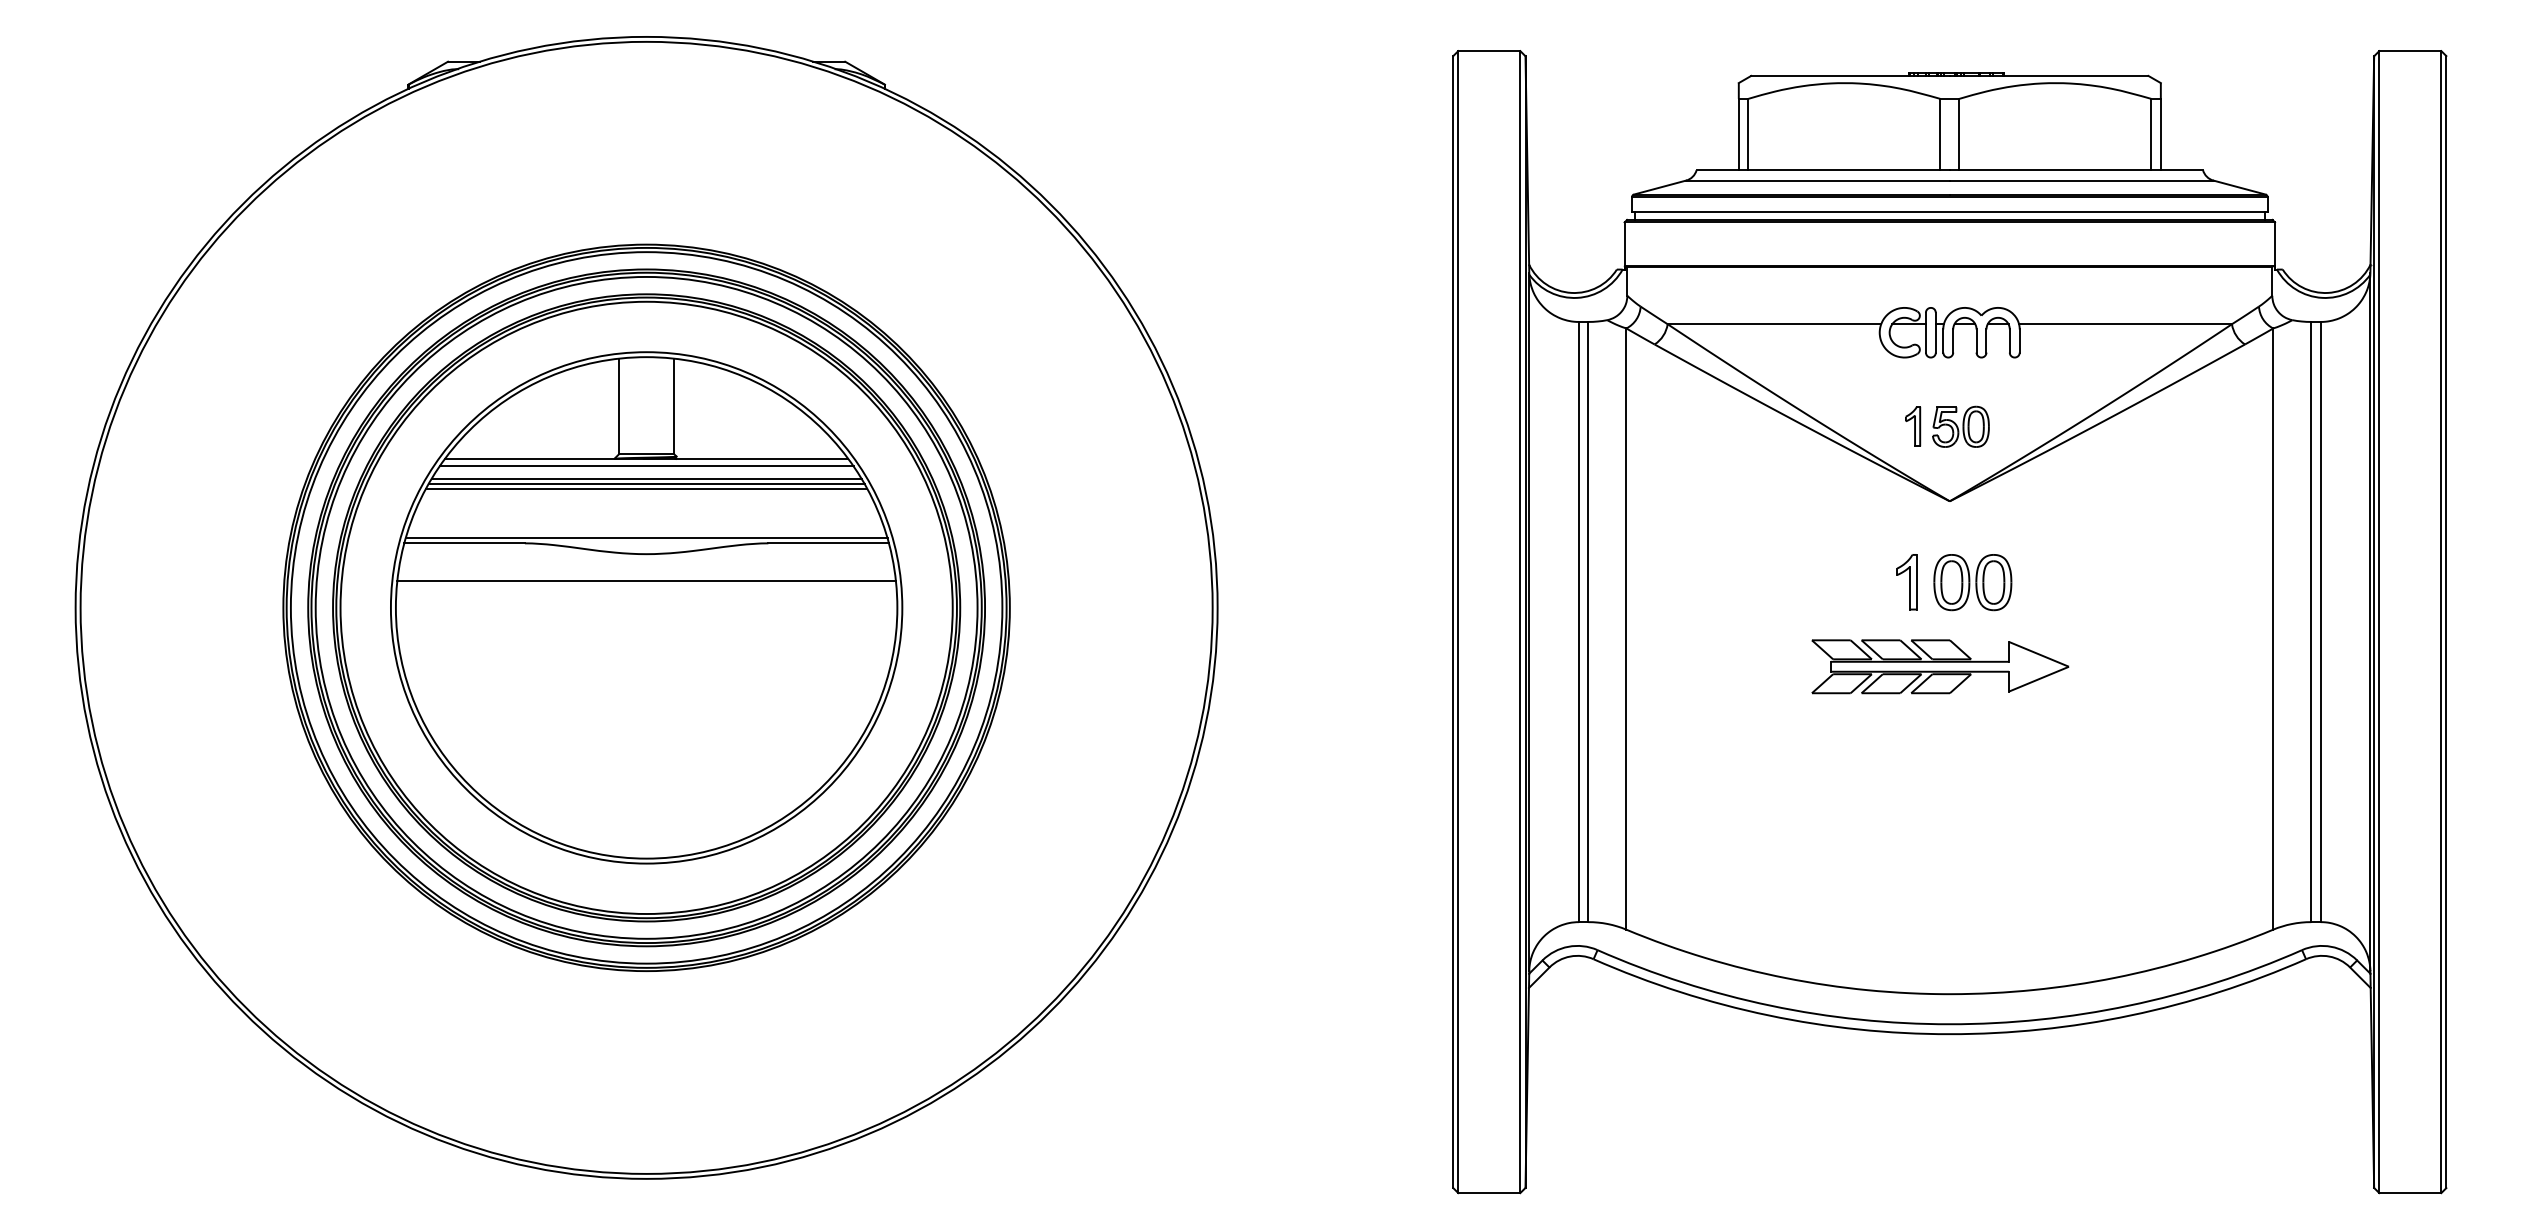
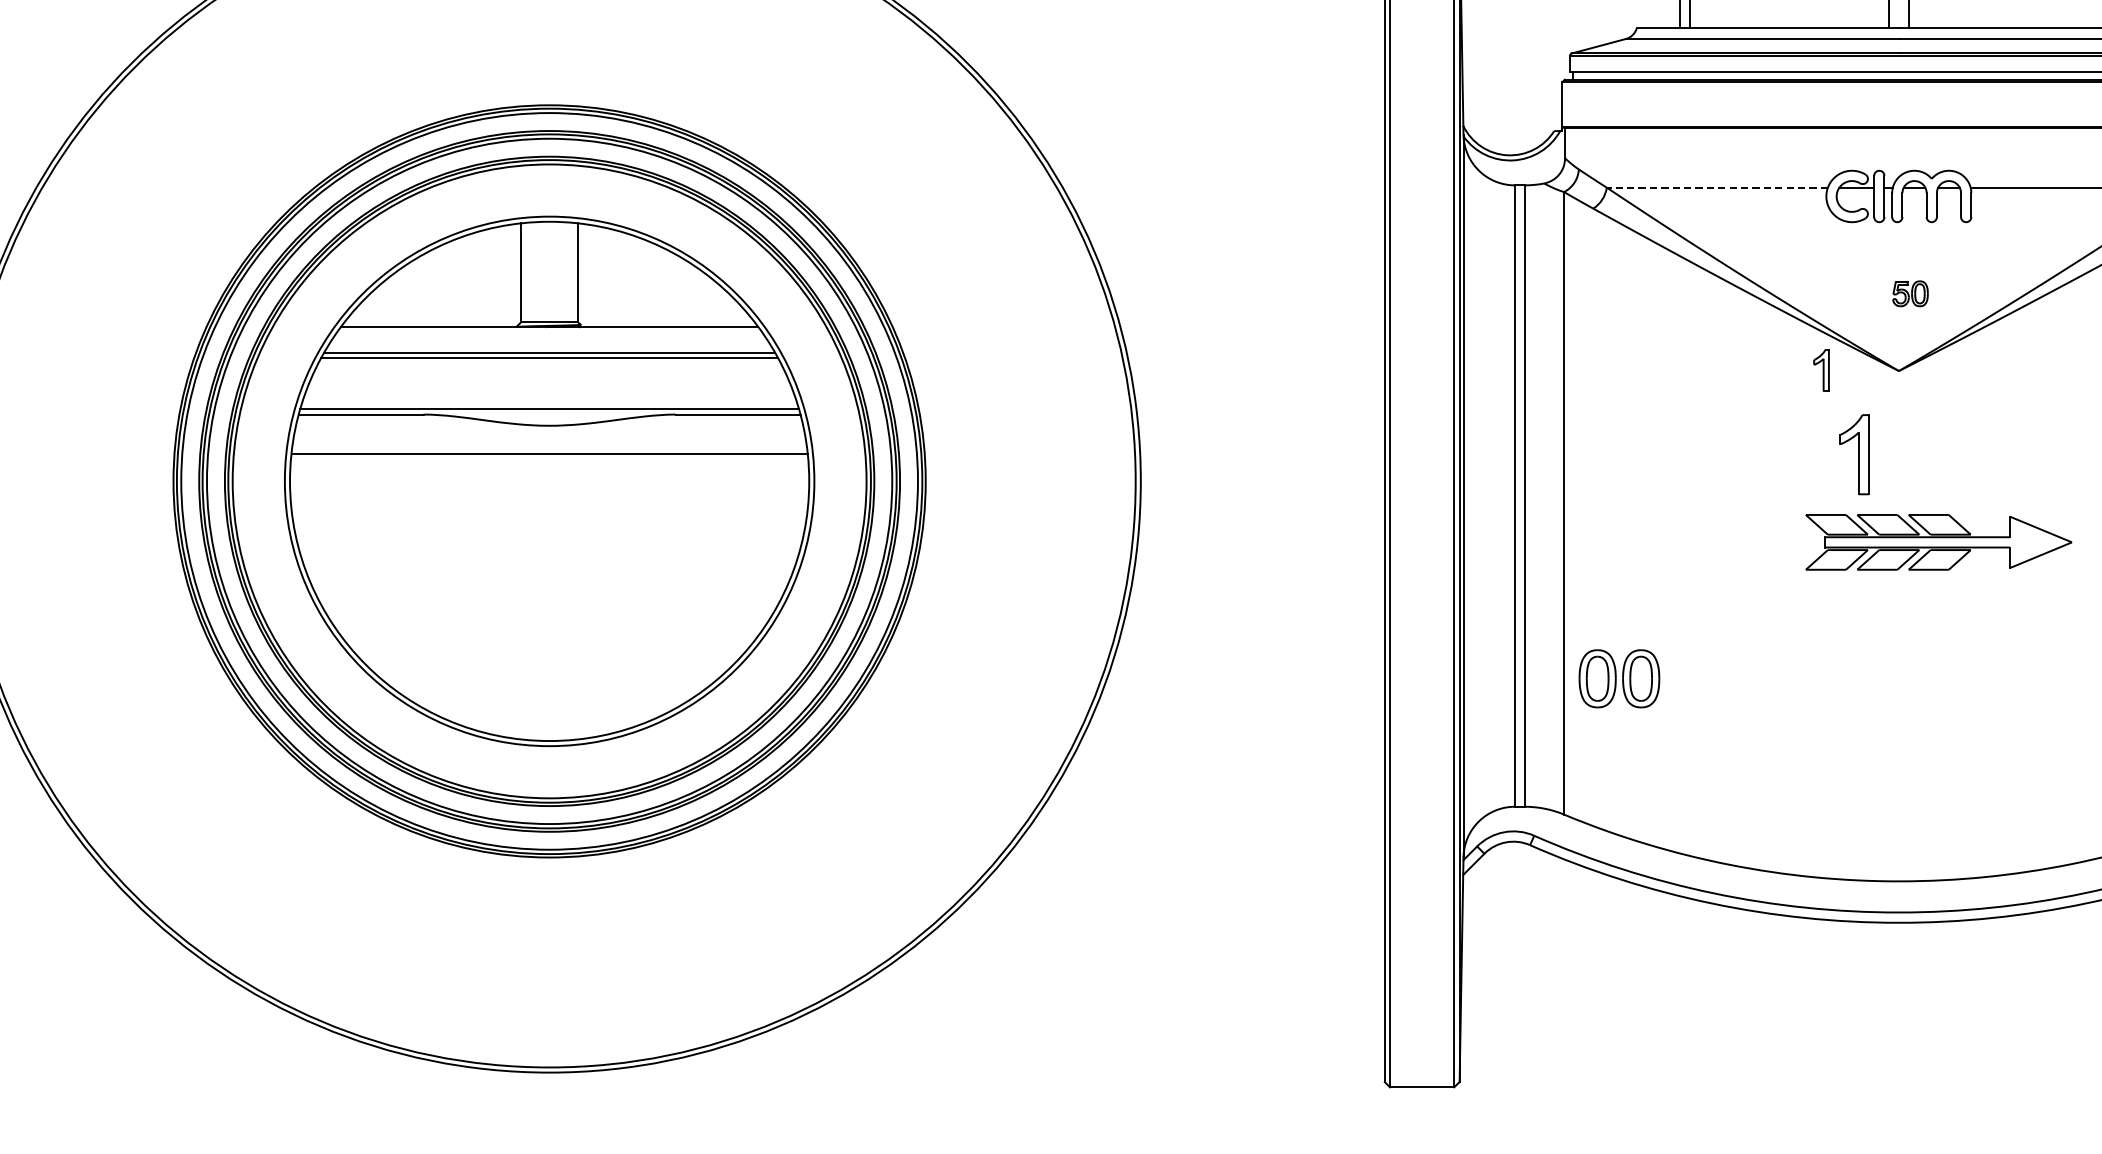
line: (1774, 324) -> (1717, 187), solid -> dashed
part: (1913, 426) -> (1822, 370), moved
part: (1960, 426) -> (1910, 293), size x0.6
line: (646, 466) -> (549, 335), removed
line: (646, 478) -> (549, 347), removed
part: (1906, 582) -> (1854, 455), size x1.4
part: (1972, 582) -> (1619, 678), moved
part: (1940, 666) -> (1939, 542), moved

